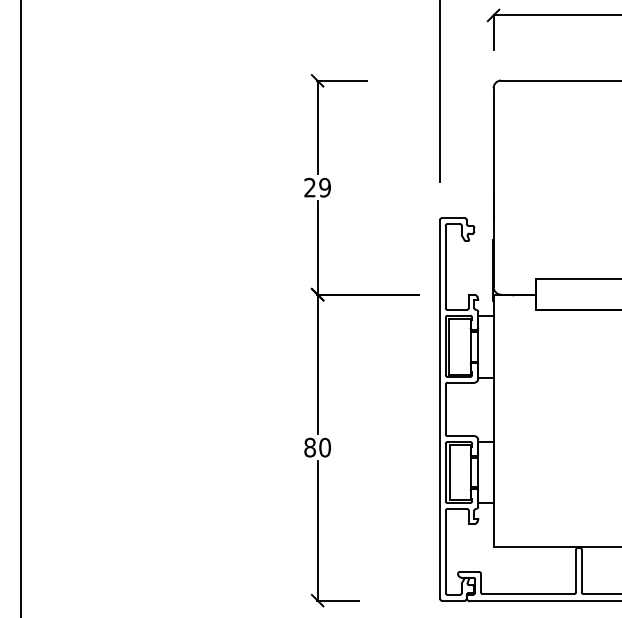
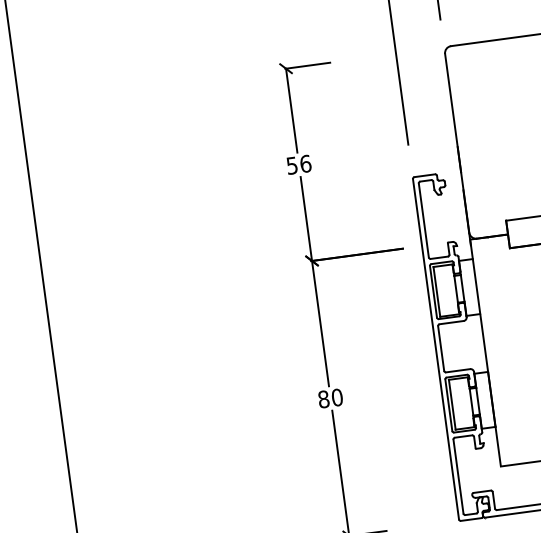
text: (317, 187) -> (298, 164), 29 -> 56

